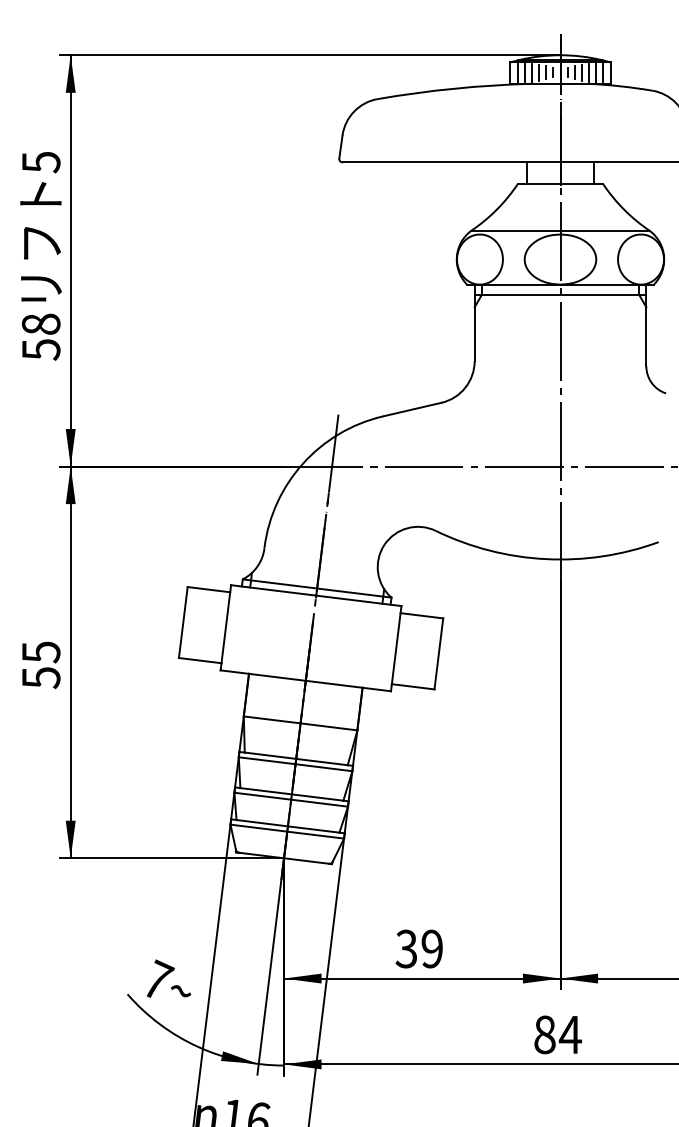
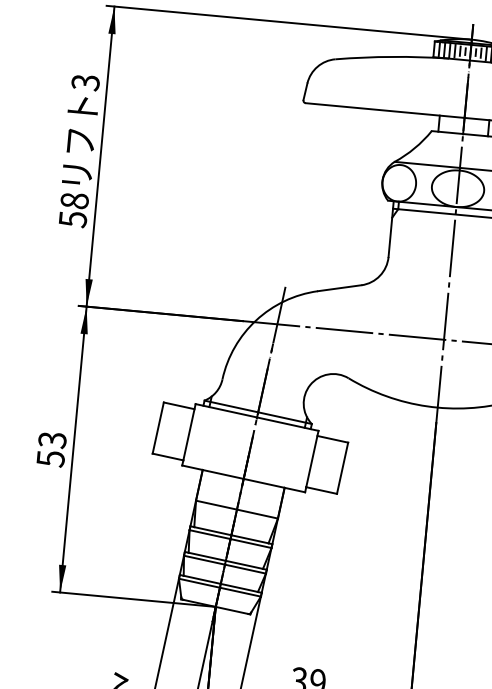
text: (40, 162) -> (85, 82), 5 -> 3
text: (40, 651) -> (52, 439), 55 -> 53

